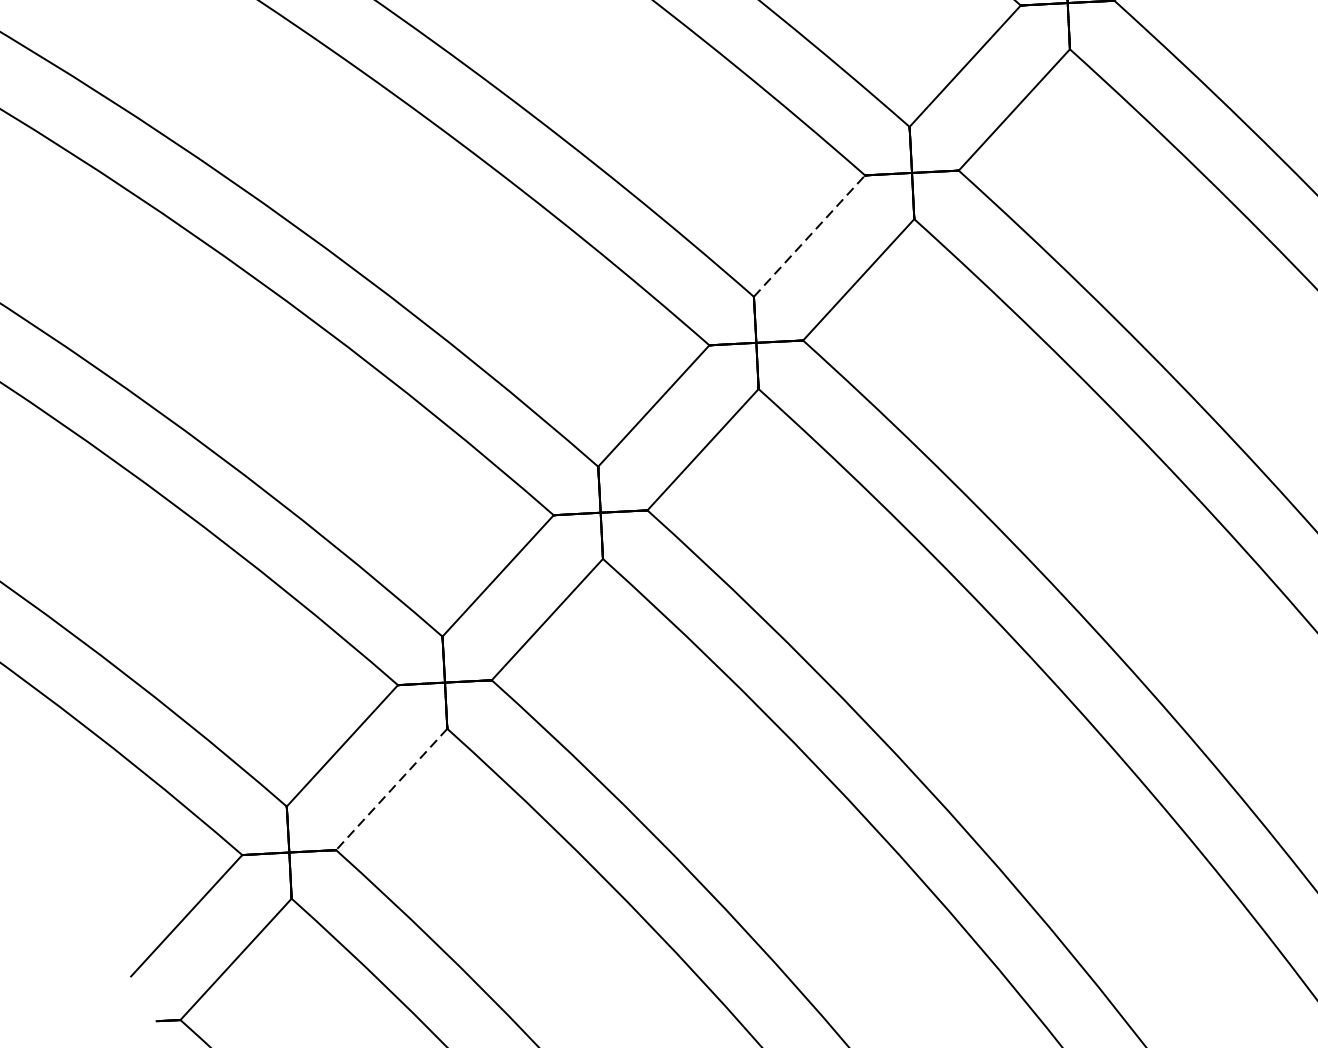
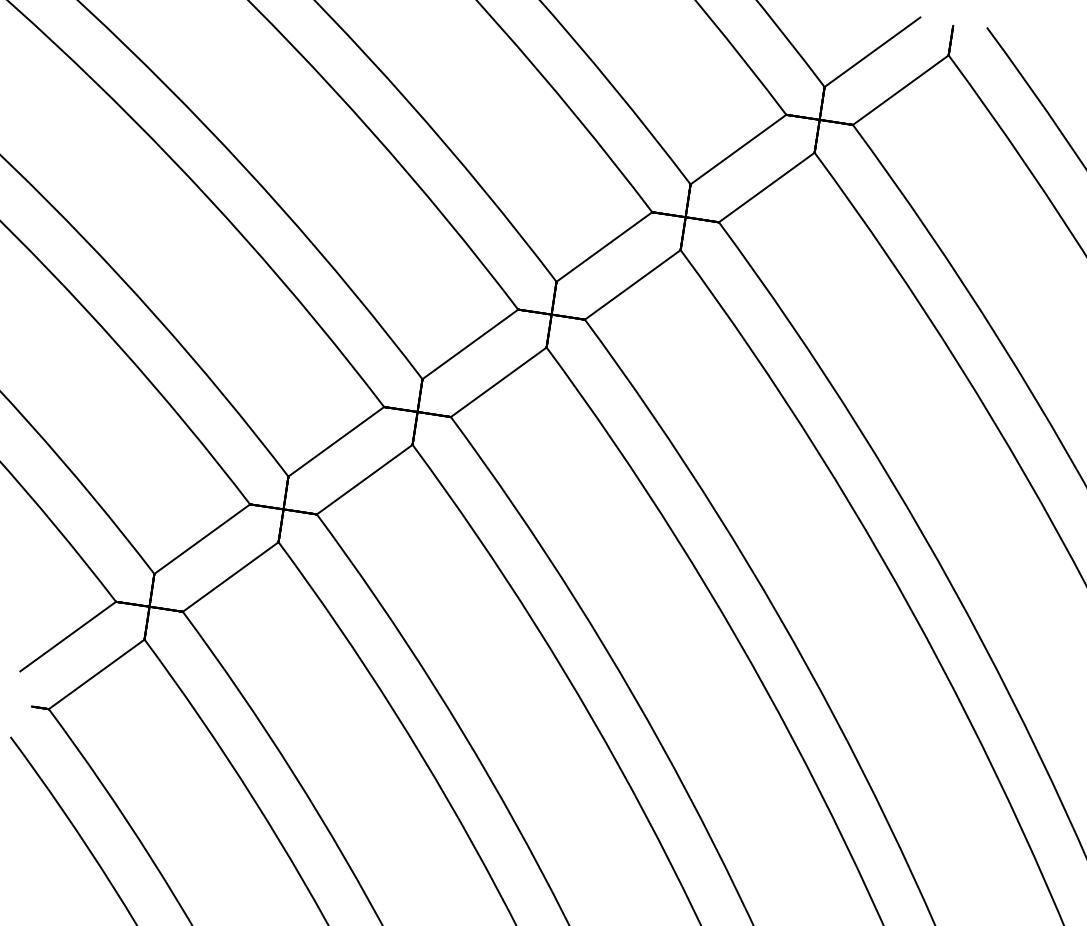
line: (809, 235) -> (604, 246), dashed -> solid
line: (391, 790) -> (230, 577), dashed -> solid

